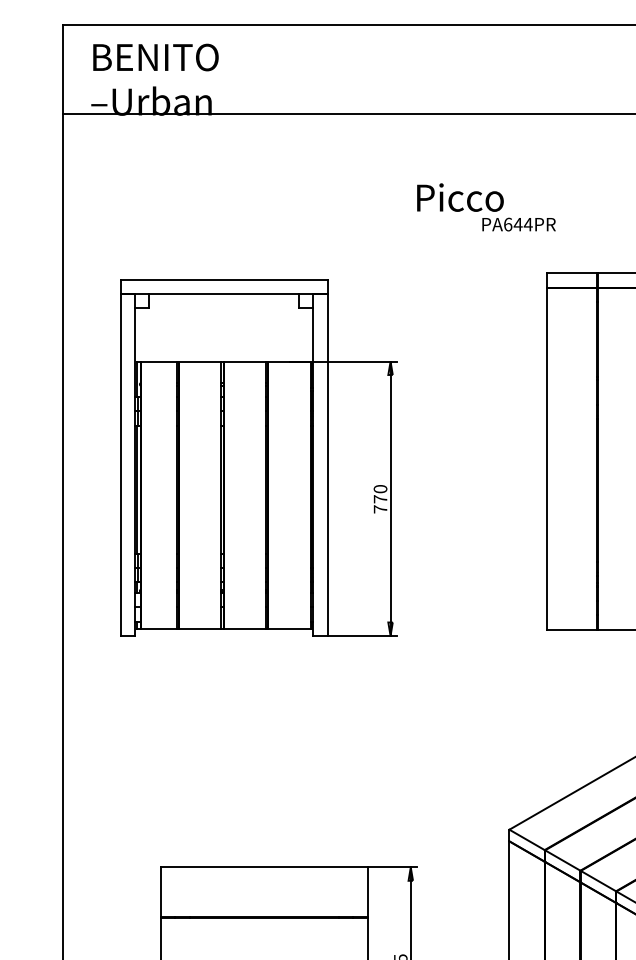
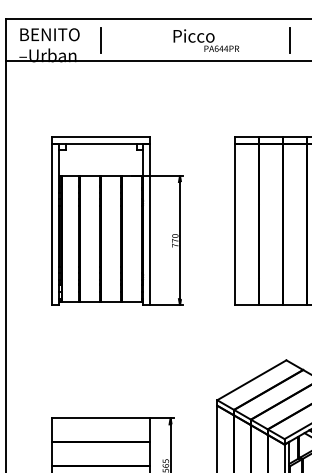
line: (262, 69) -> (100, 40), added
text: (486, 206) -> (206, 40), moved
part: (258, 456) -> (117, 220), moved

